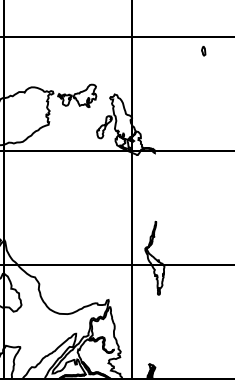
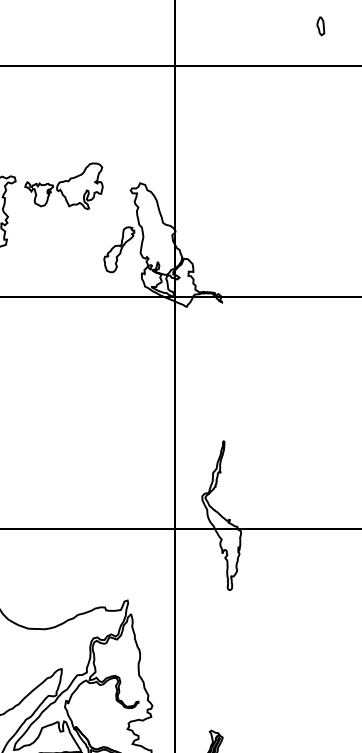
part: (203, 51) -> (320, 26), moved

